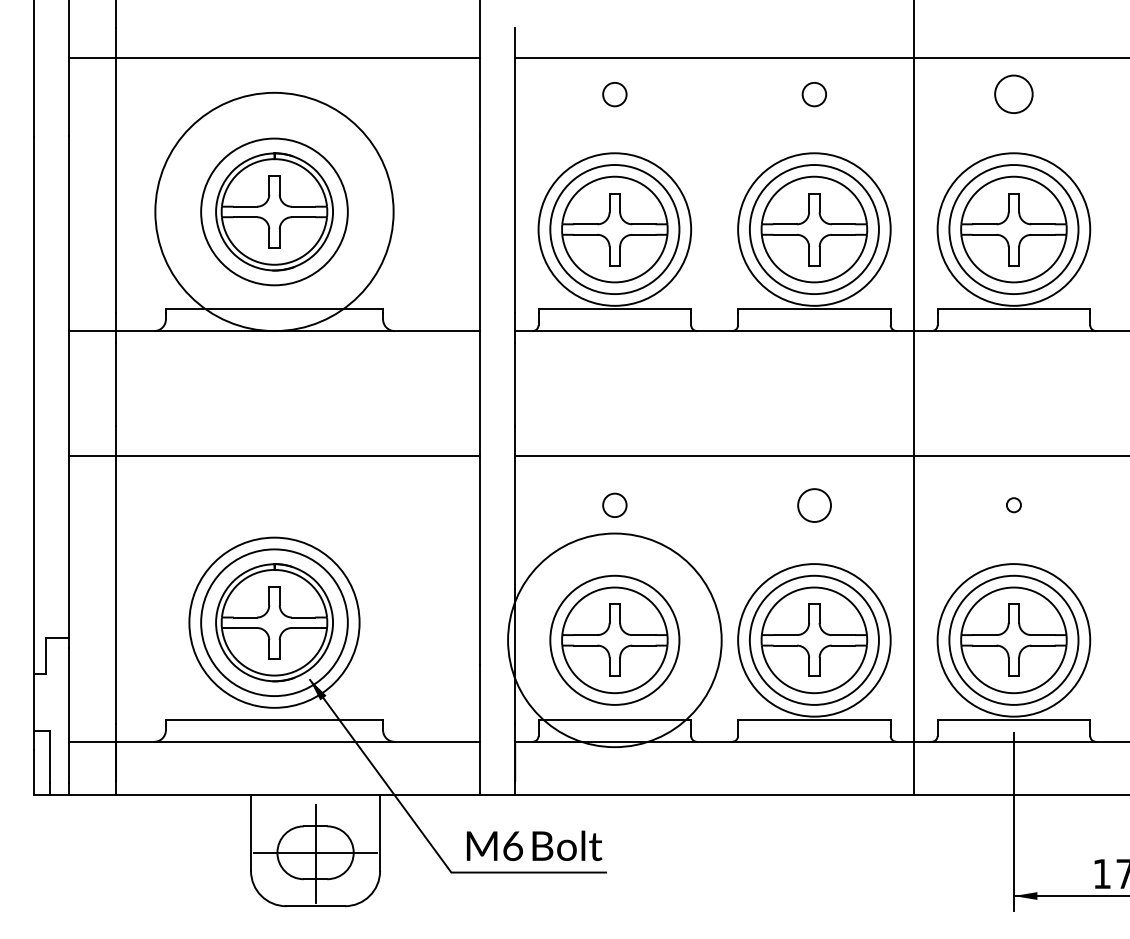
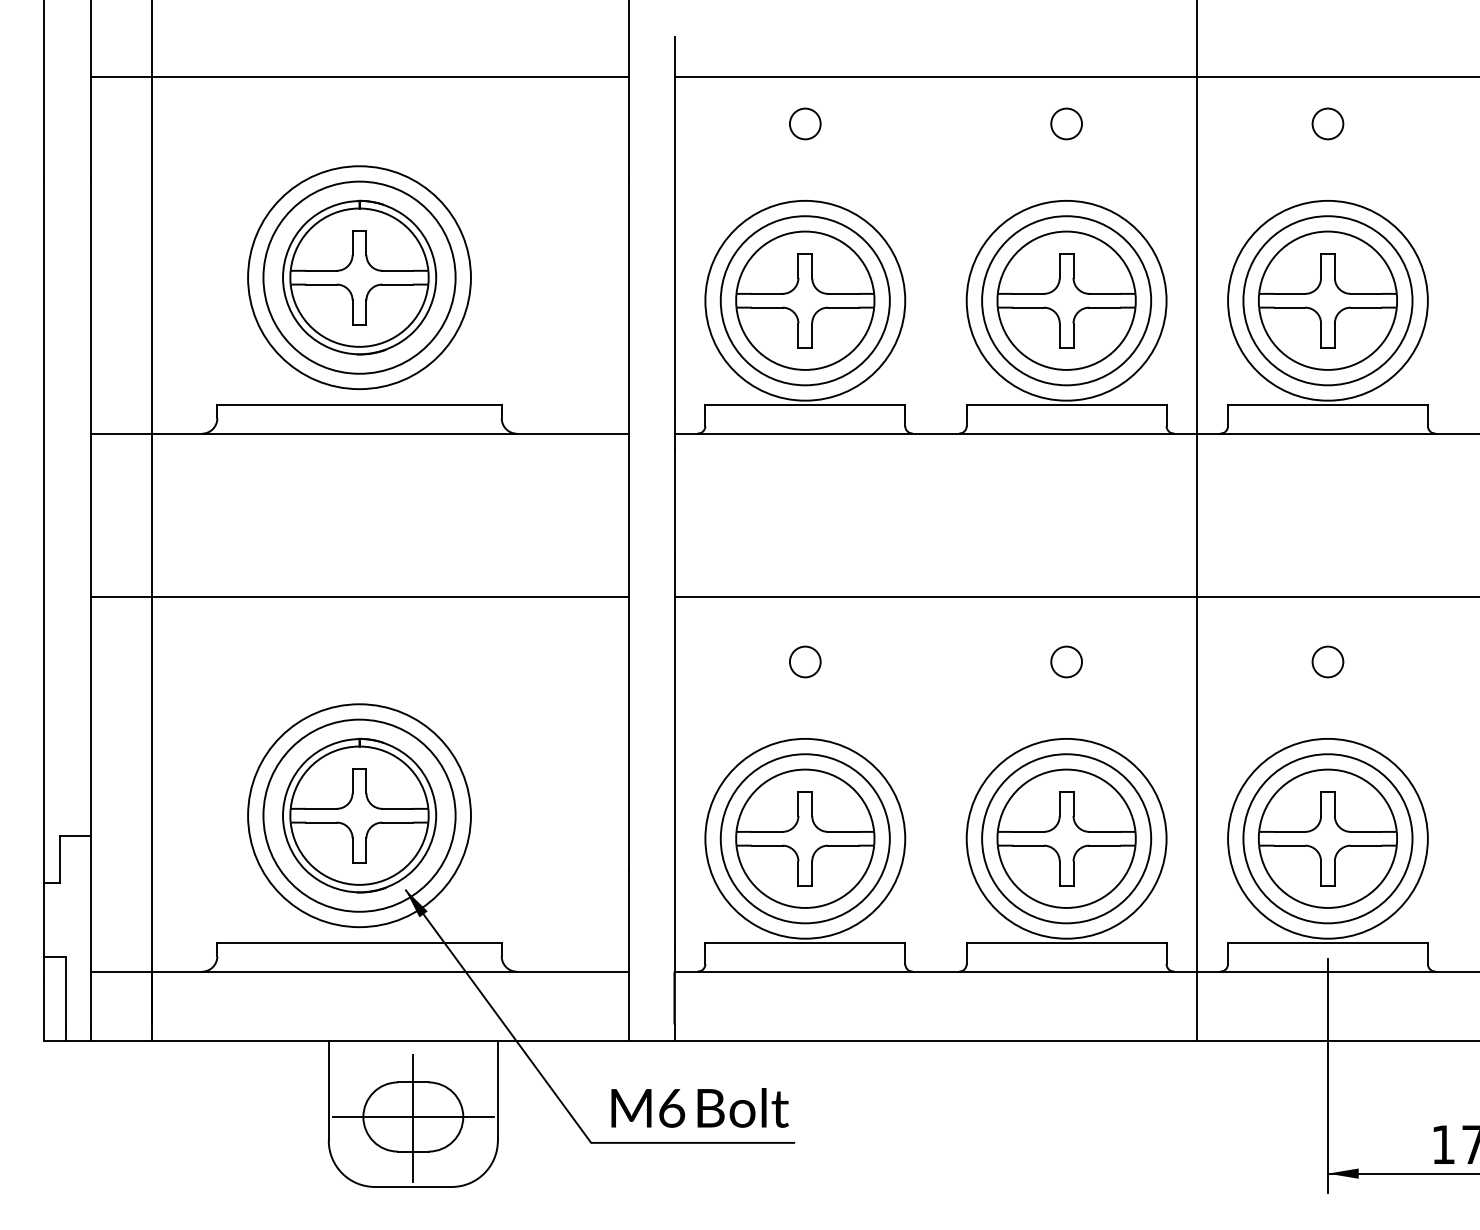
circle: (1013, 94) -> (1327, 123), size x0.62
circle: (274, 211) -> (359, 277), size x0.71
circle: (813, 504) -> (1065, 660), size x0.71
circle: (1013, 504) -> (1327, 660), size x1.67
circle: (614, 640) -> (804, 838), size x0.71

